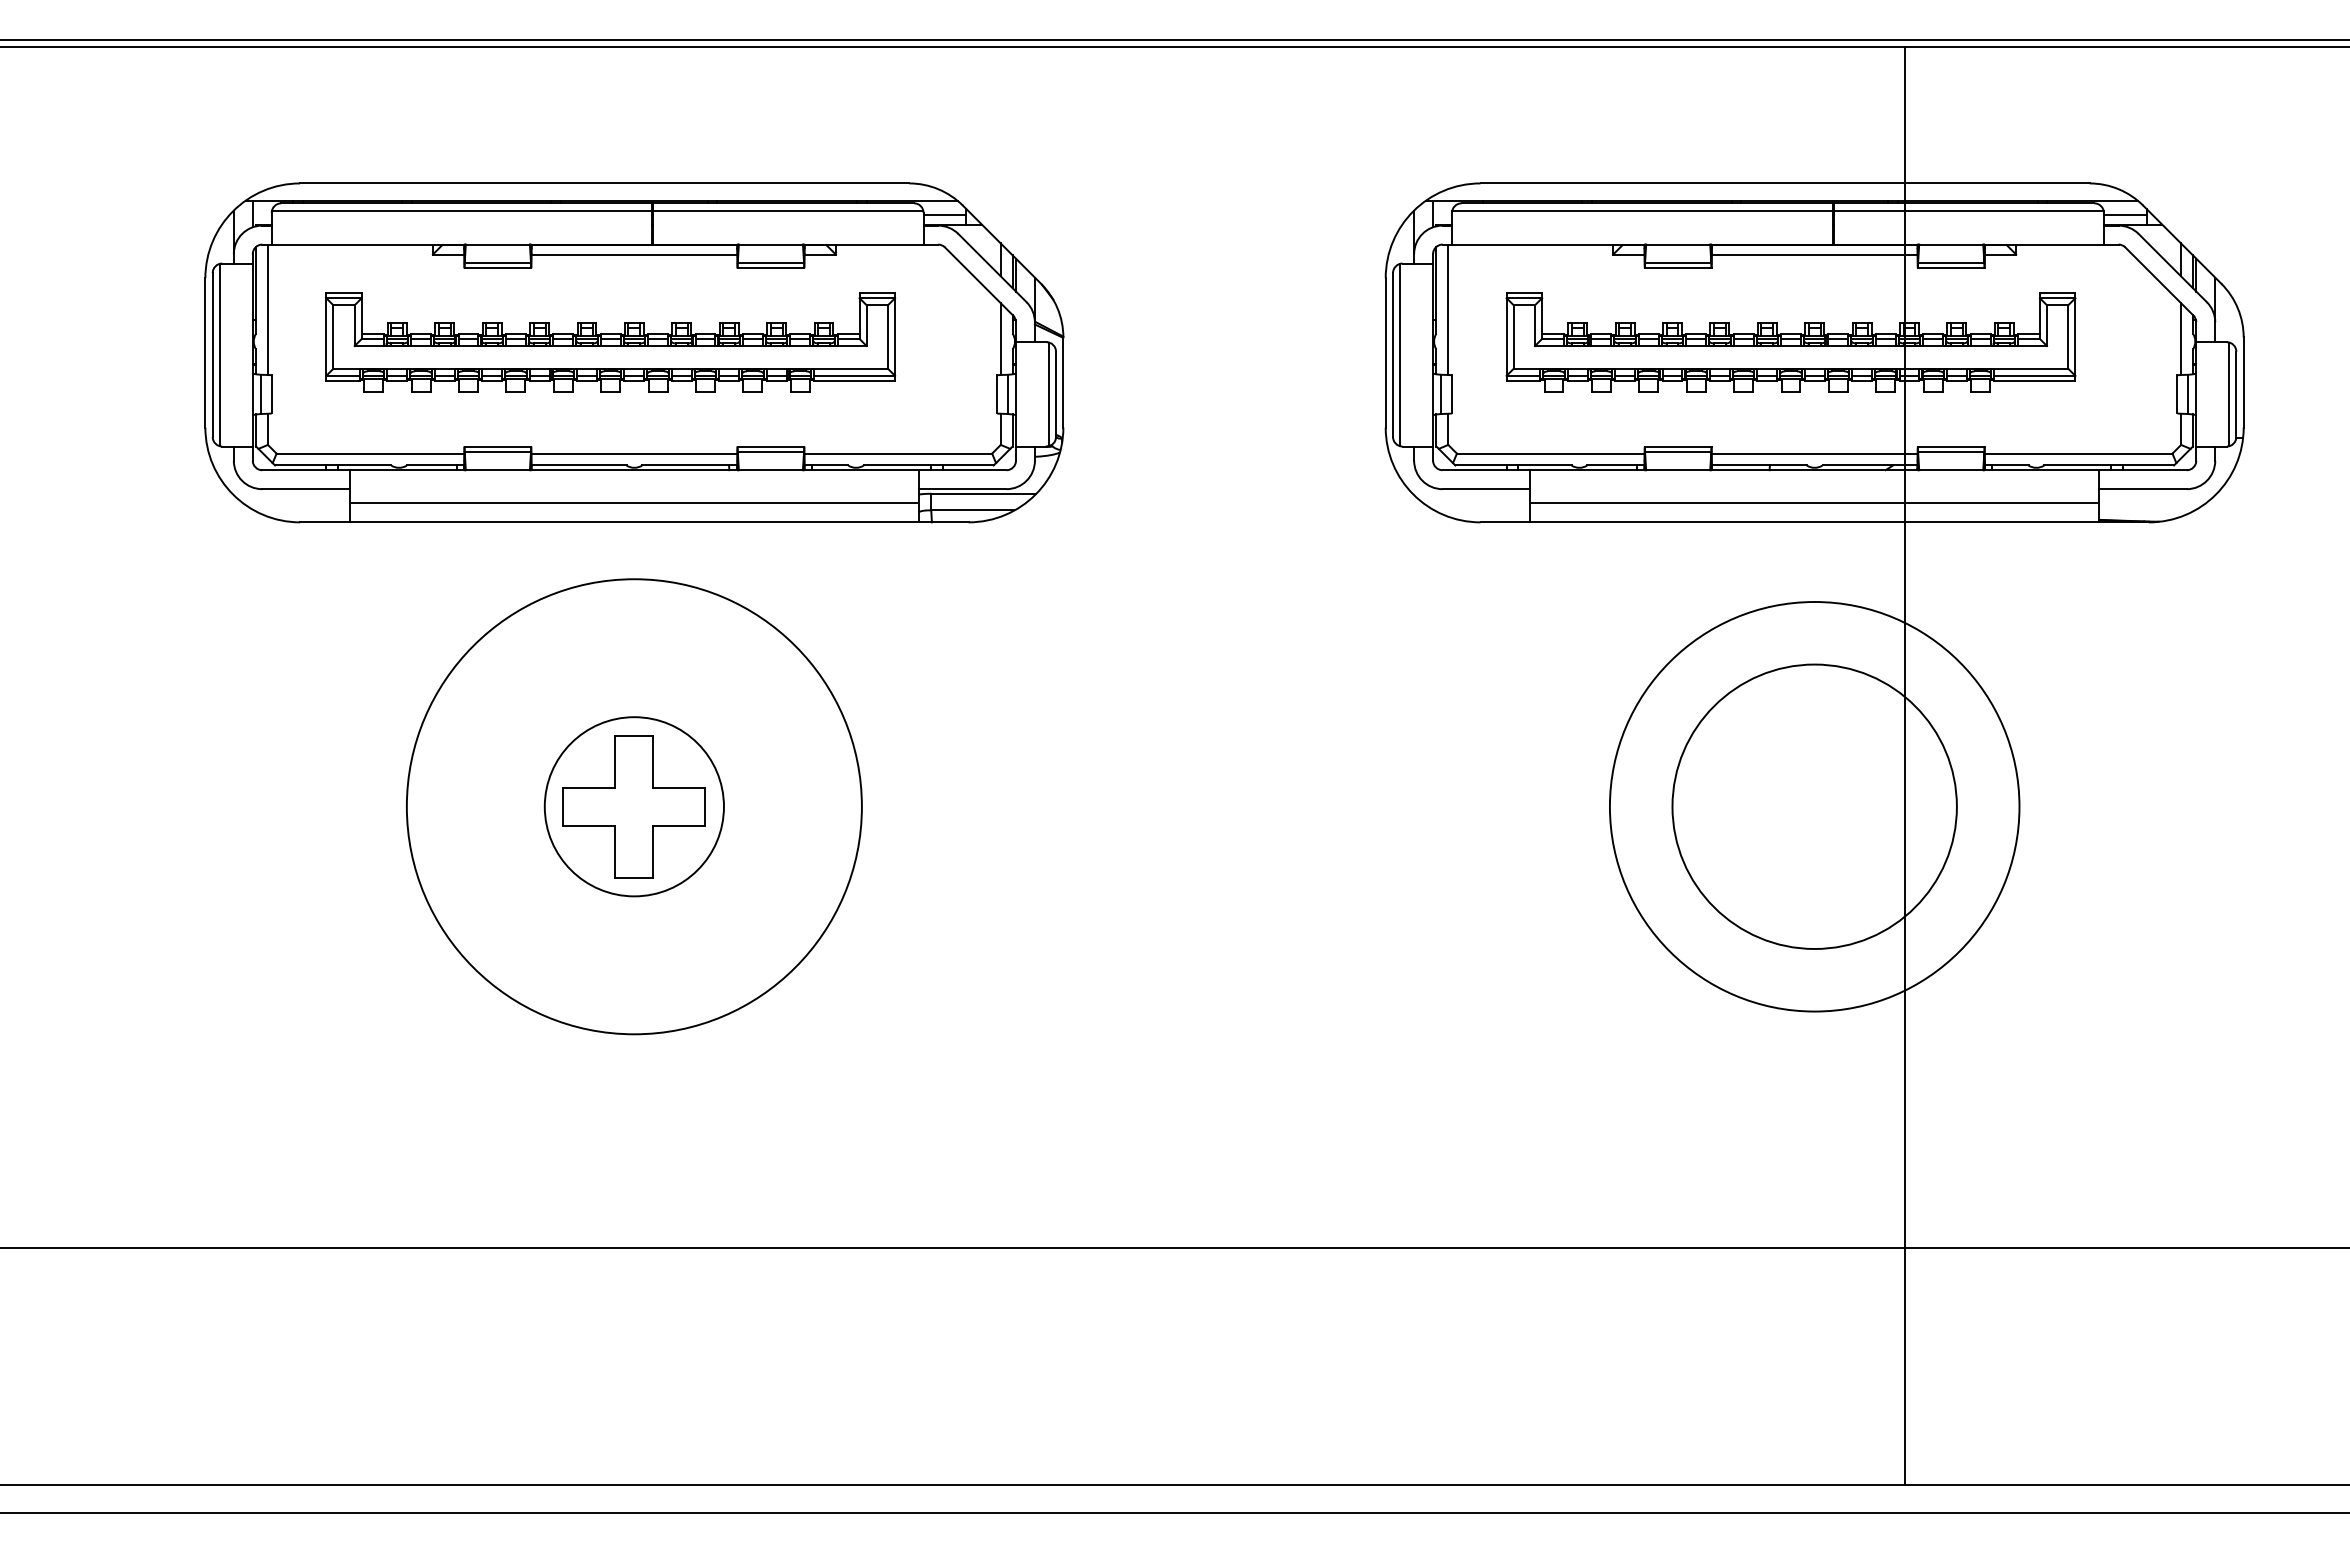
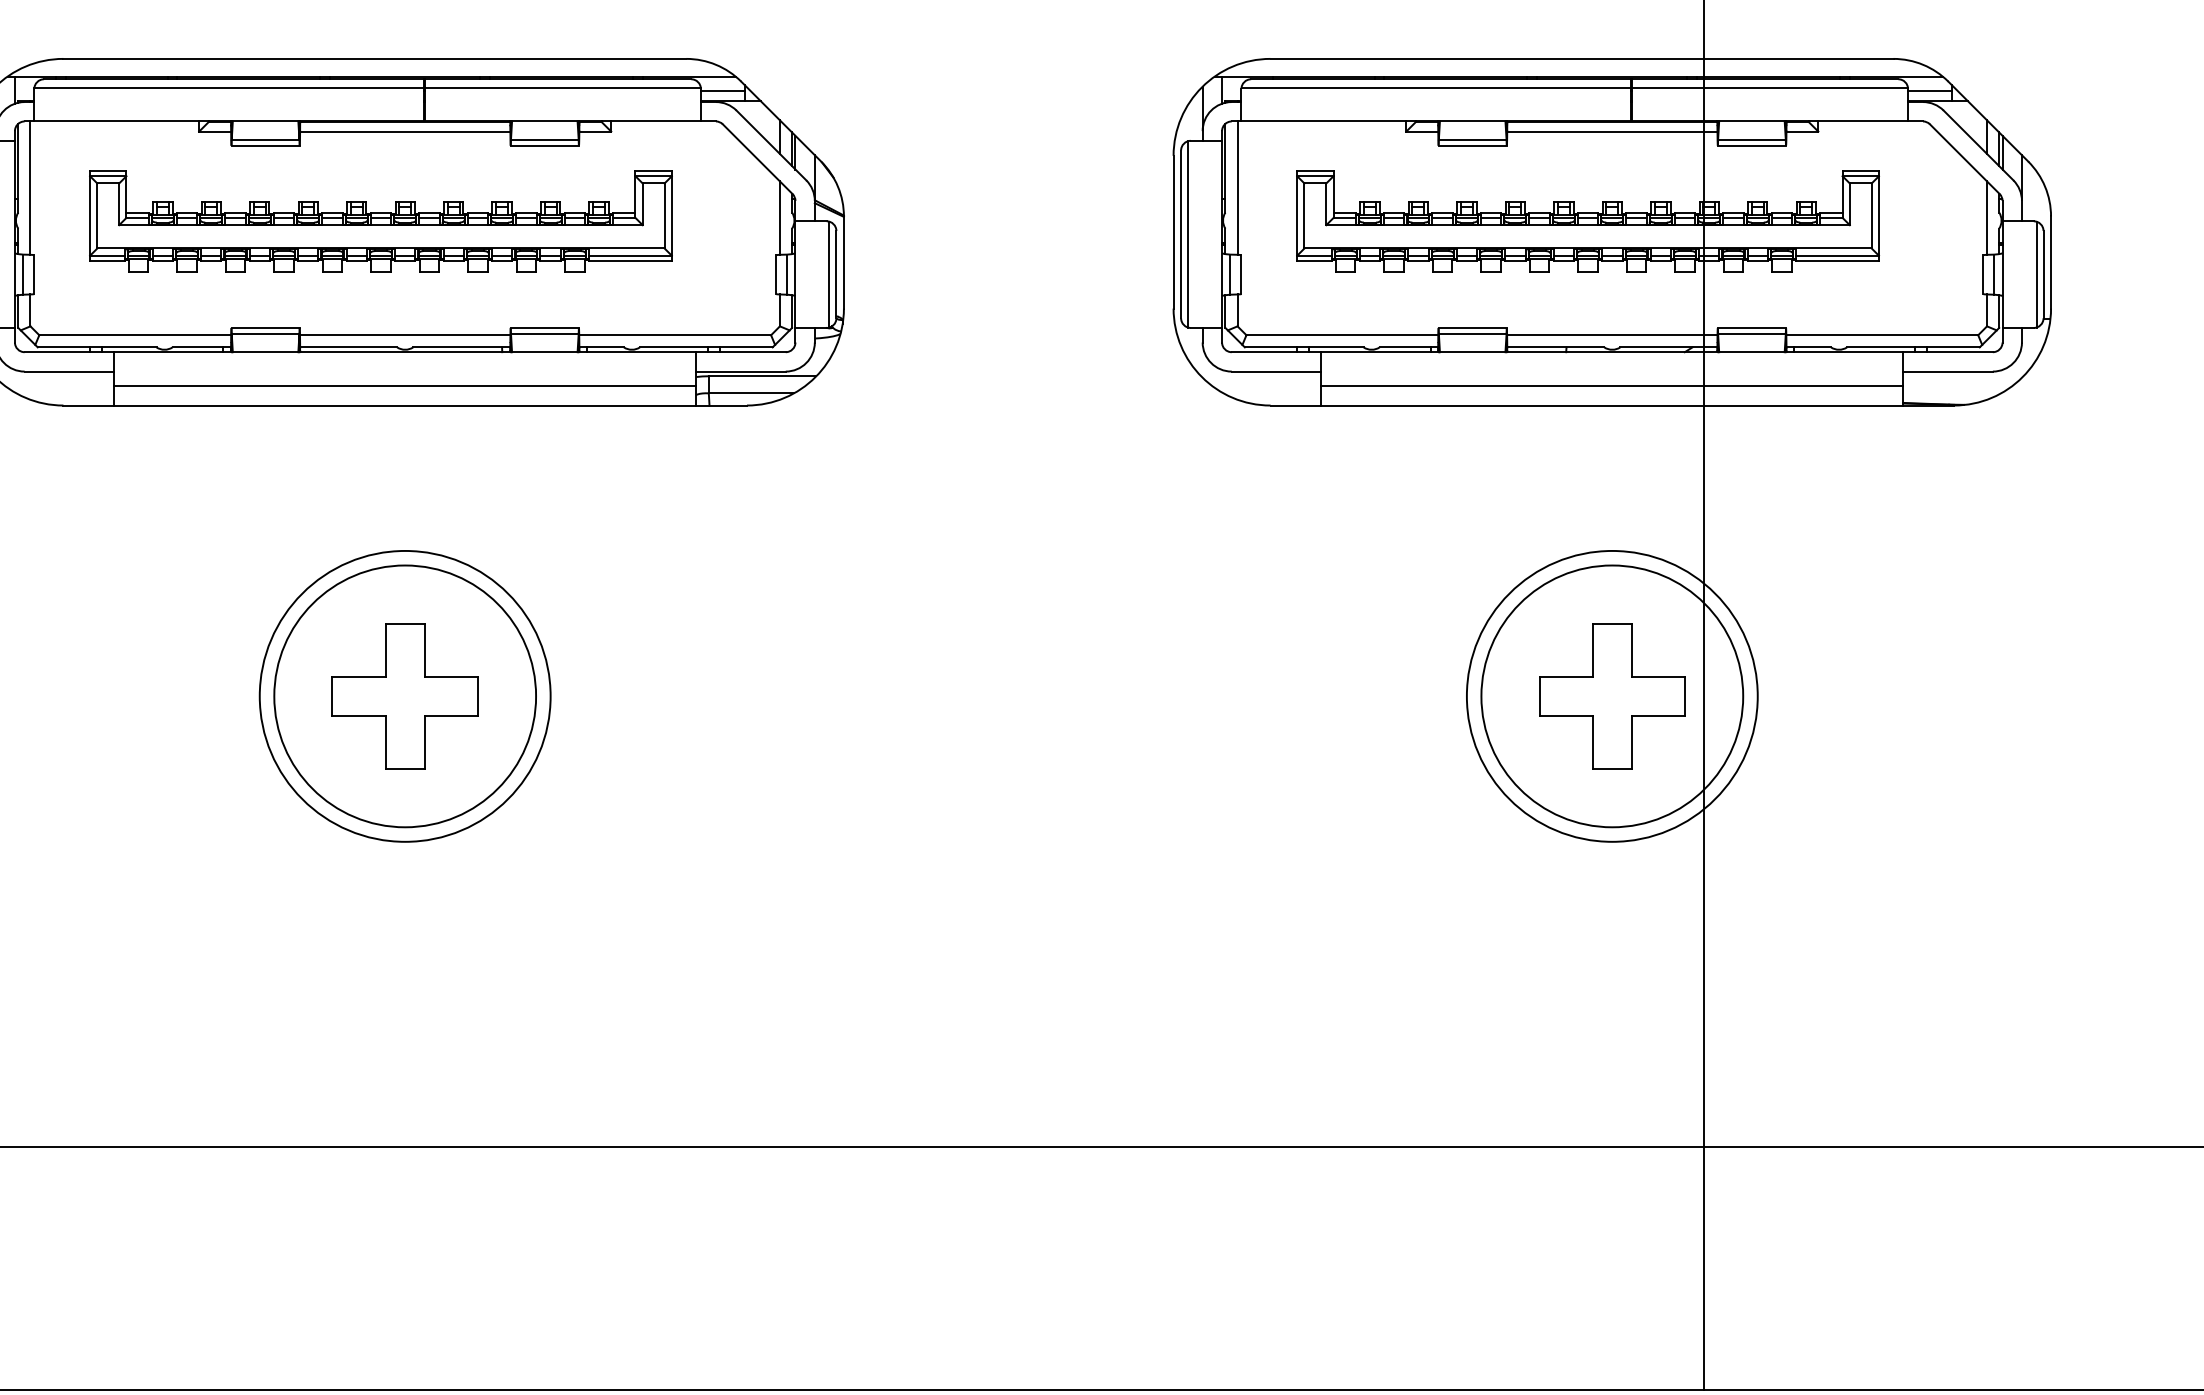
circle: (634, 806) -> (405, 696), size x0.62
circle: (634, 806) -> (405, 696), size x1.43
circle: (1814, 806) -> (1612, 696), size x0.62
part: (1814, 806) -> (1612, 696), added

